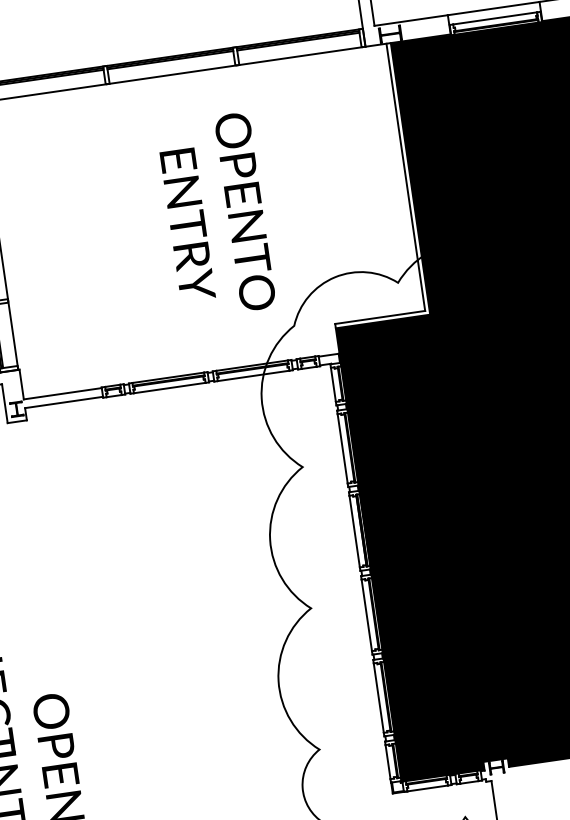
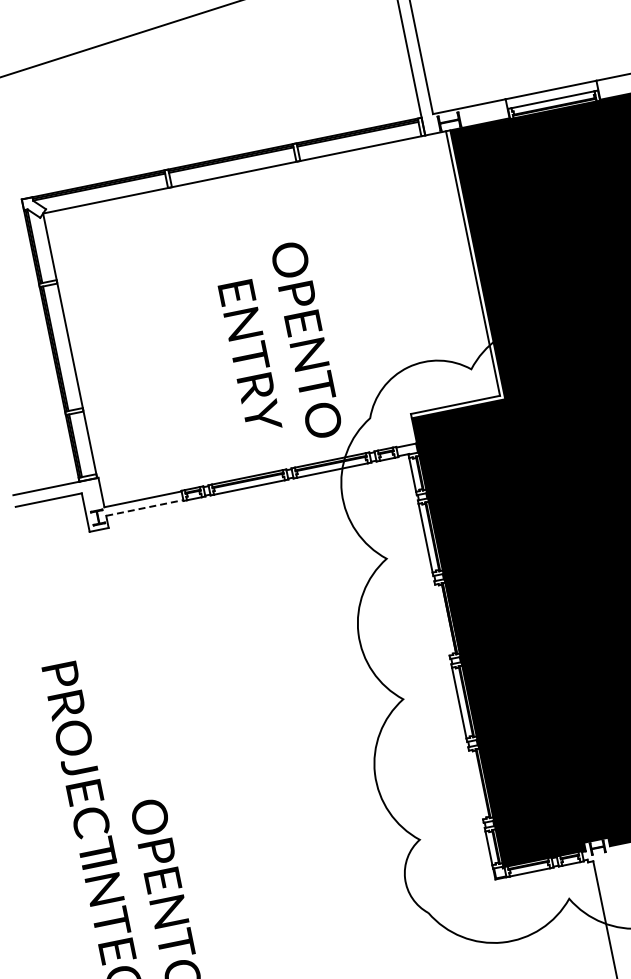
text: (218, 209) -> (279, 339), moved
line: (64, 402) -> (145, 507), solid -> dashed
line: (354, 530) -> (442, 619), removed
line: (379, 697) -> (476, 784), removed

